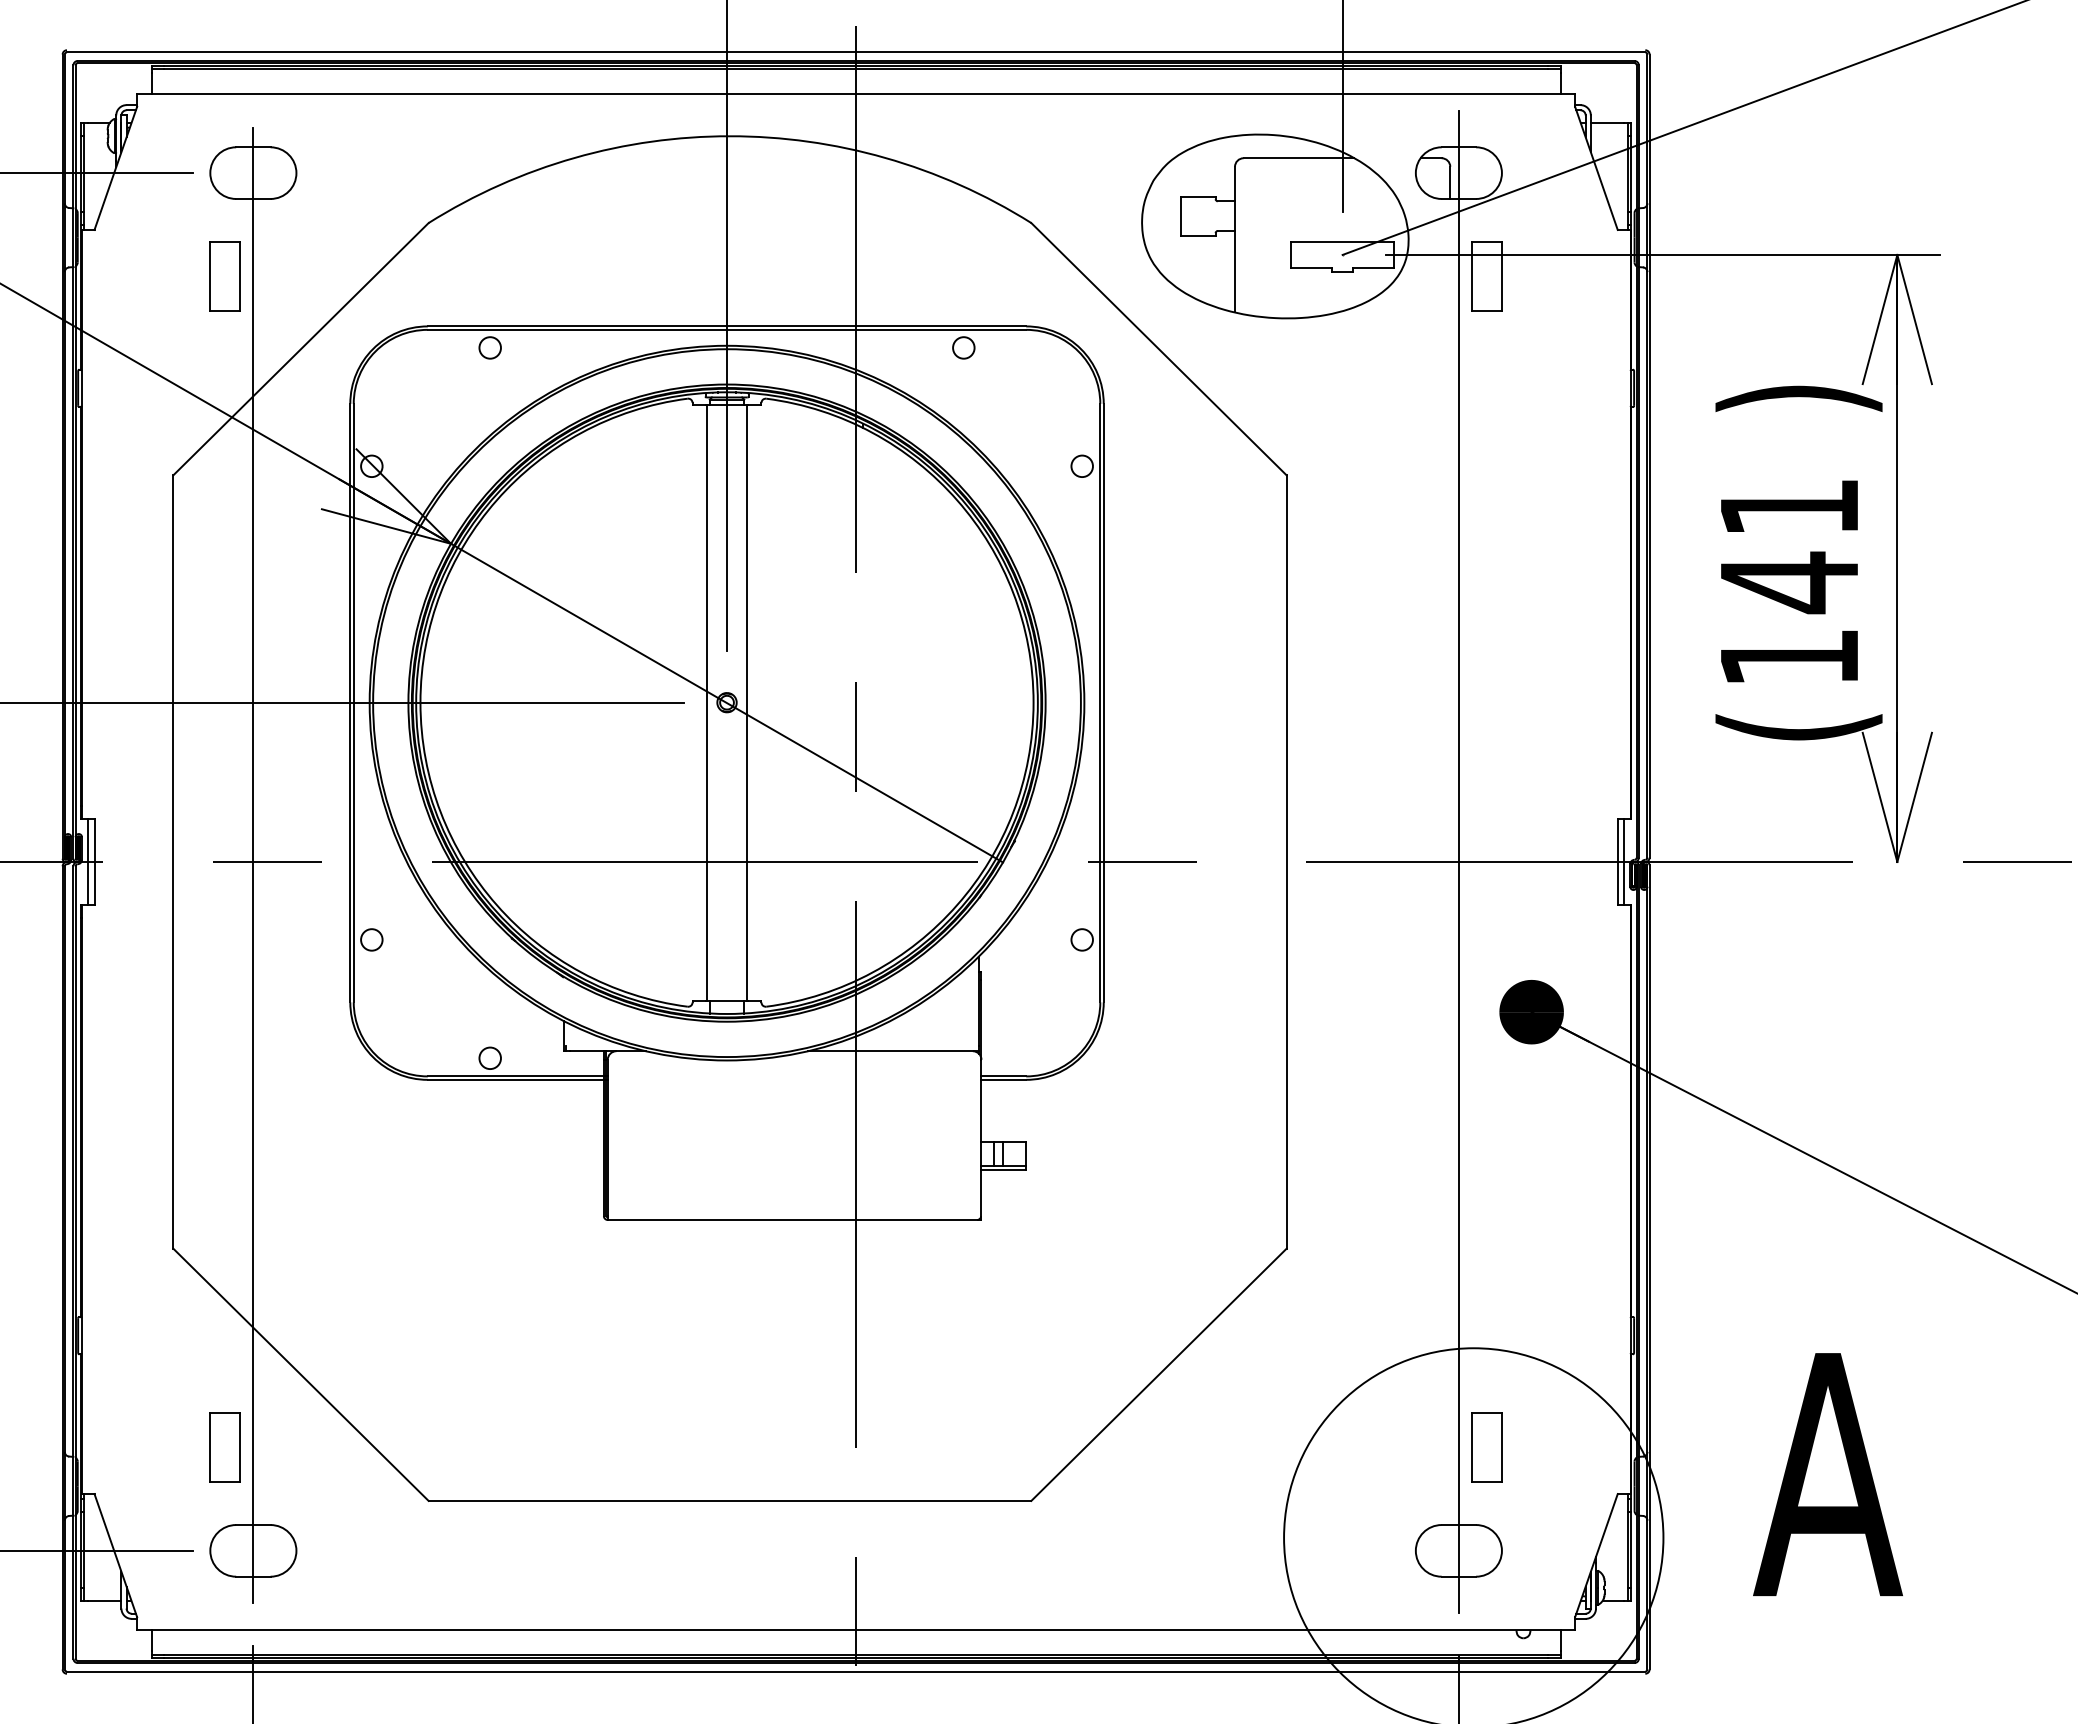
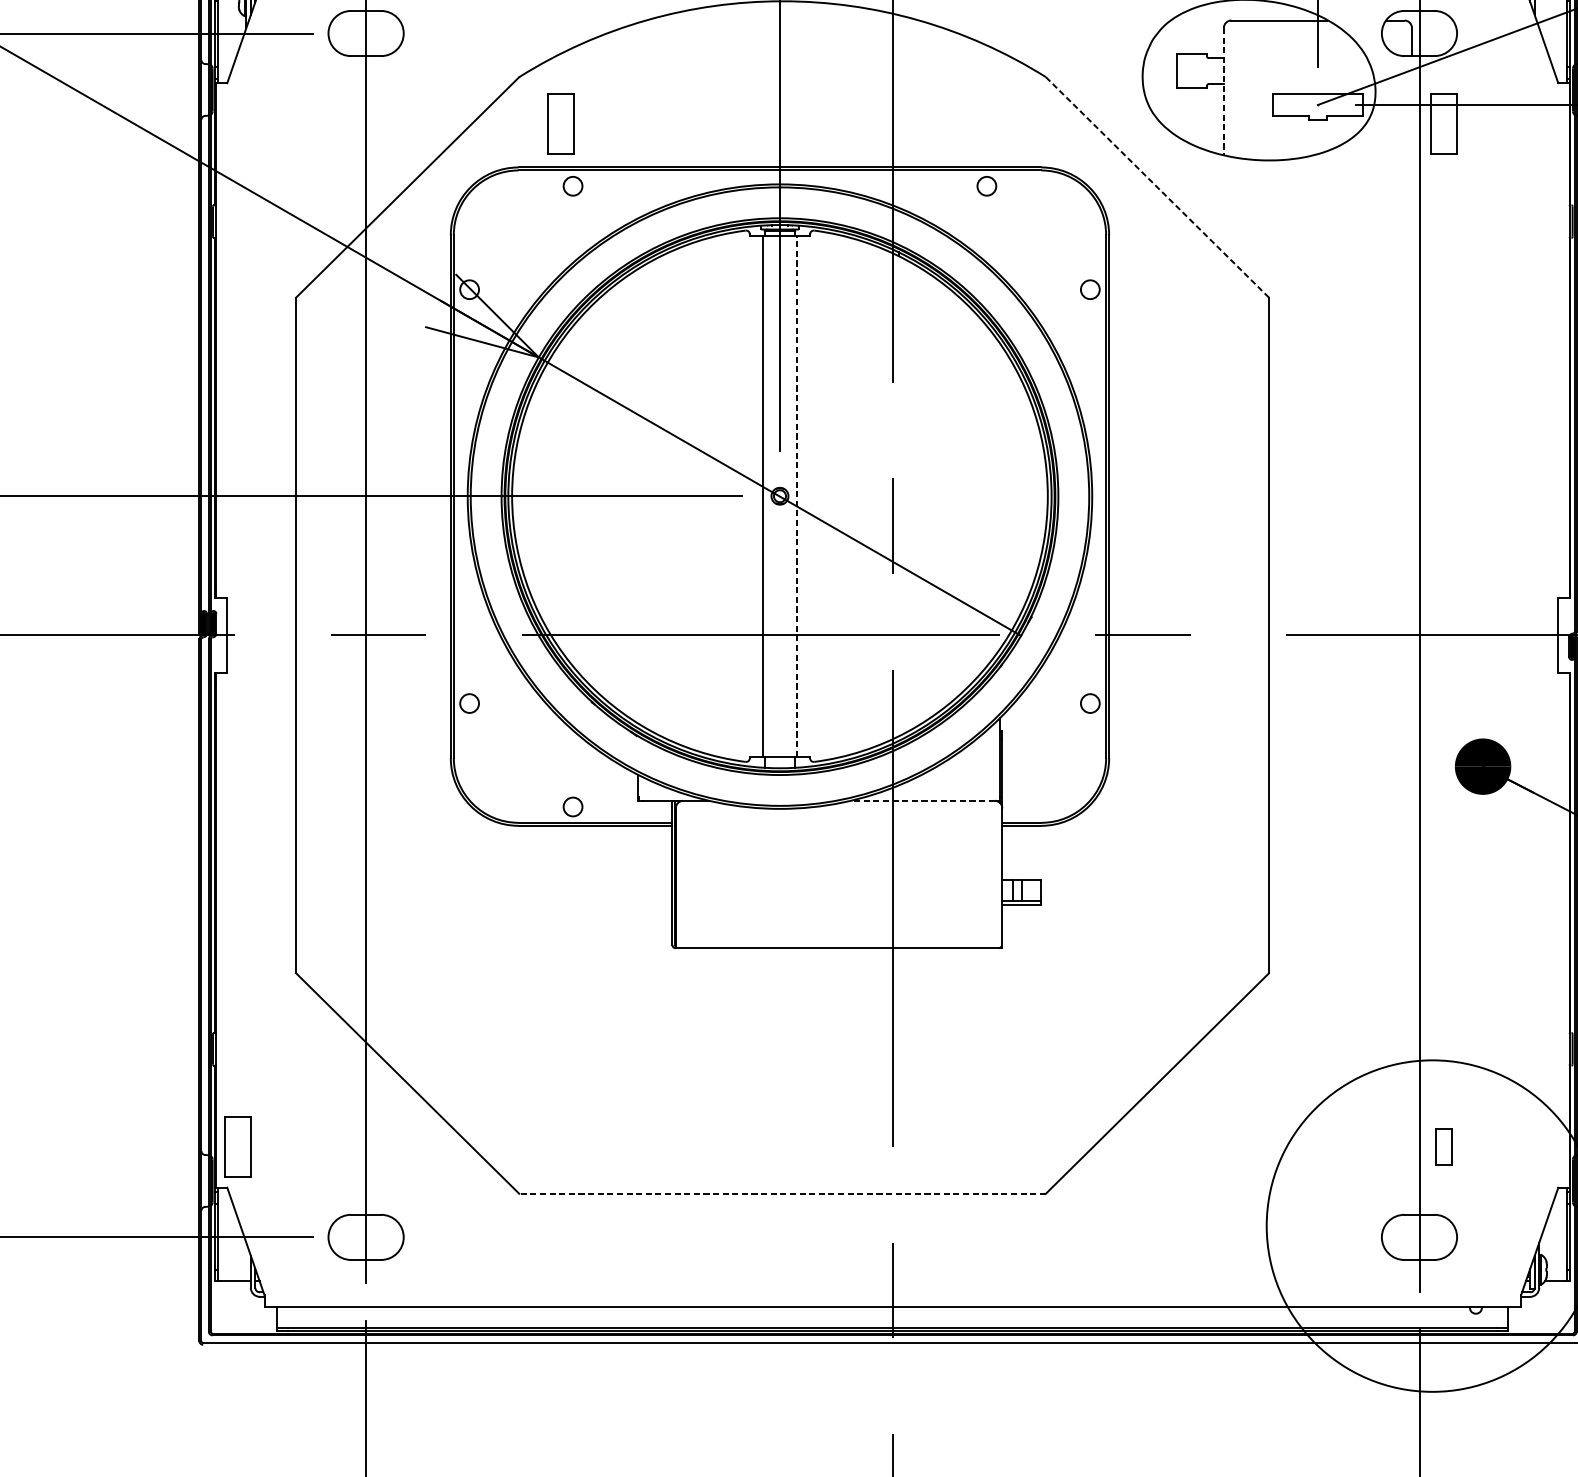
line: (1235, 239) -> (1224, 91), solid -> dashed
part: (224, 276) -> (560, 123), moved
line: (1159, 349) -> (1157, 187), solid -> dashed
line: (746, 702) -> (796, 496), solid -> dashed
line: (87, 861) -> (221, 635), removed
line: (1624, 861) -> (1564, 635), removed
line: (890, 1051) -> (922, 801), solid -> dashed
part: (224, 1447) -> (236, 1147), moved
part: (1486, 1447) -> (1443, 1147), size x0.6
line: (729, 1500) -> (782, 1193), solid -> dashed

